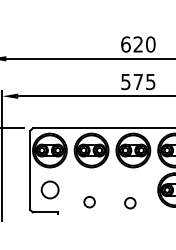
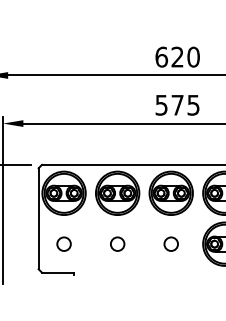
circle: (49, 190) -> (63, 244), size x0.62
circle: (89, 202) -> (117, 244), moved
circle: (130, 203) -> (171, 244), moved

